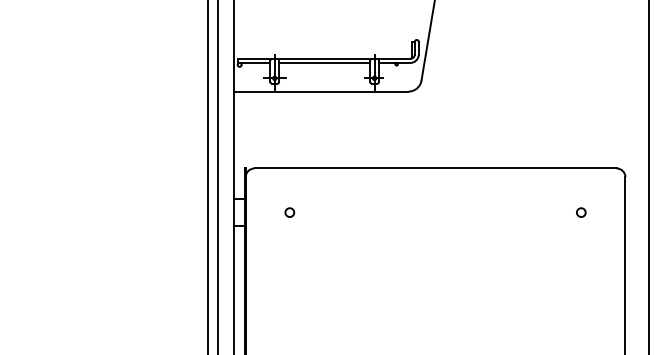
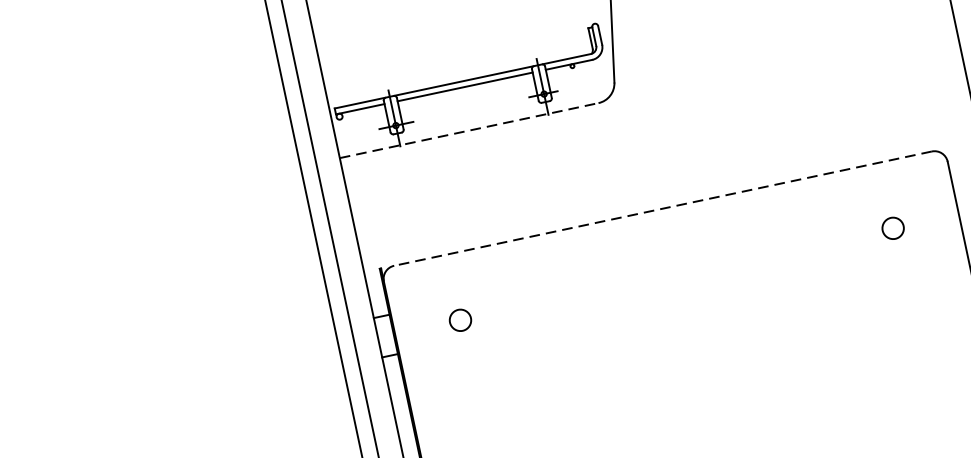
line: (321, 91) -> (469, 130), solid -> dashed
line: (435, 168) -> (662, 208), solid -> dashed
circle: (289, 212) -> (460, 320), size x1.6
circle: (581, 212) -> (893, 227), size x1.6

